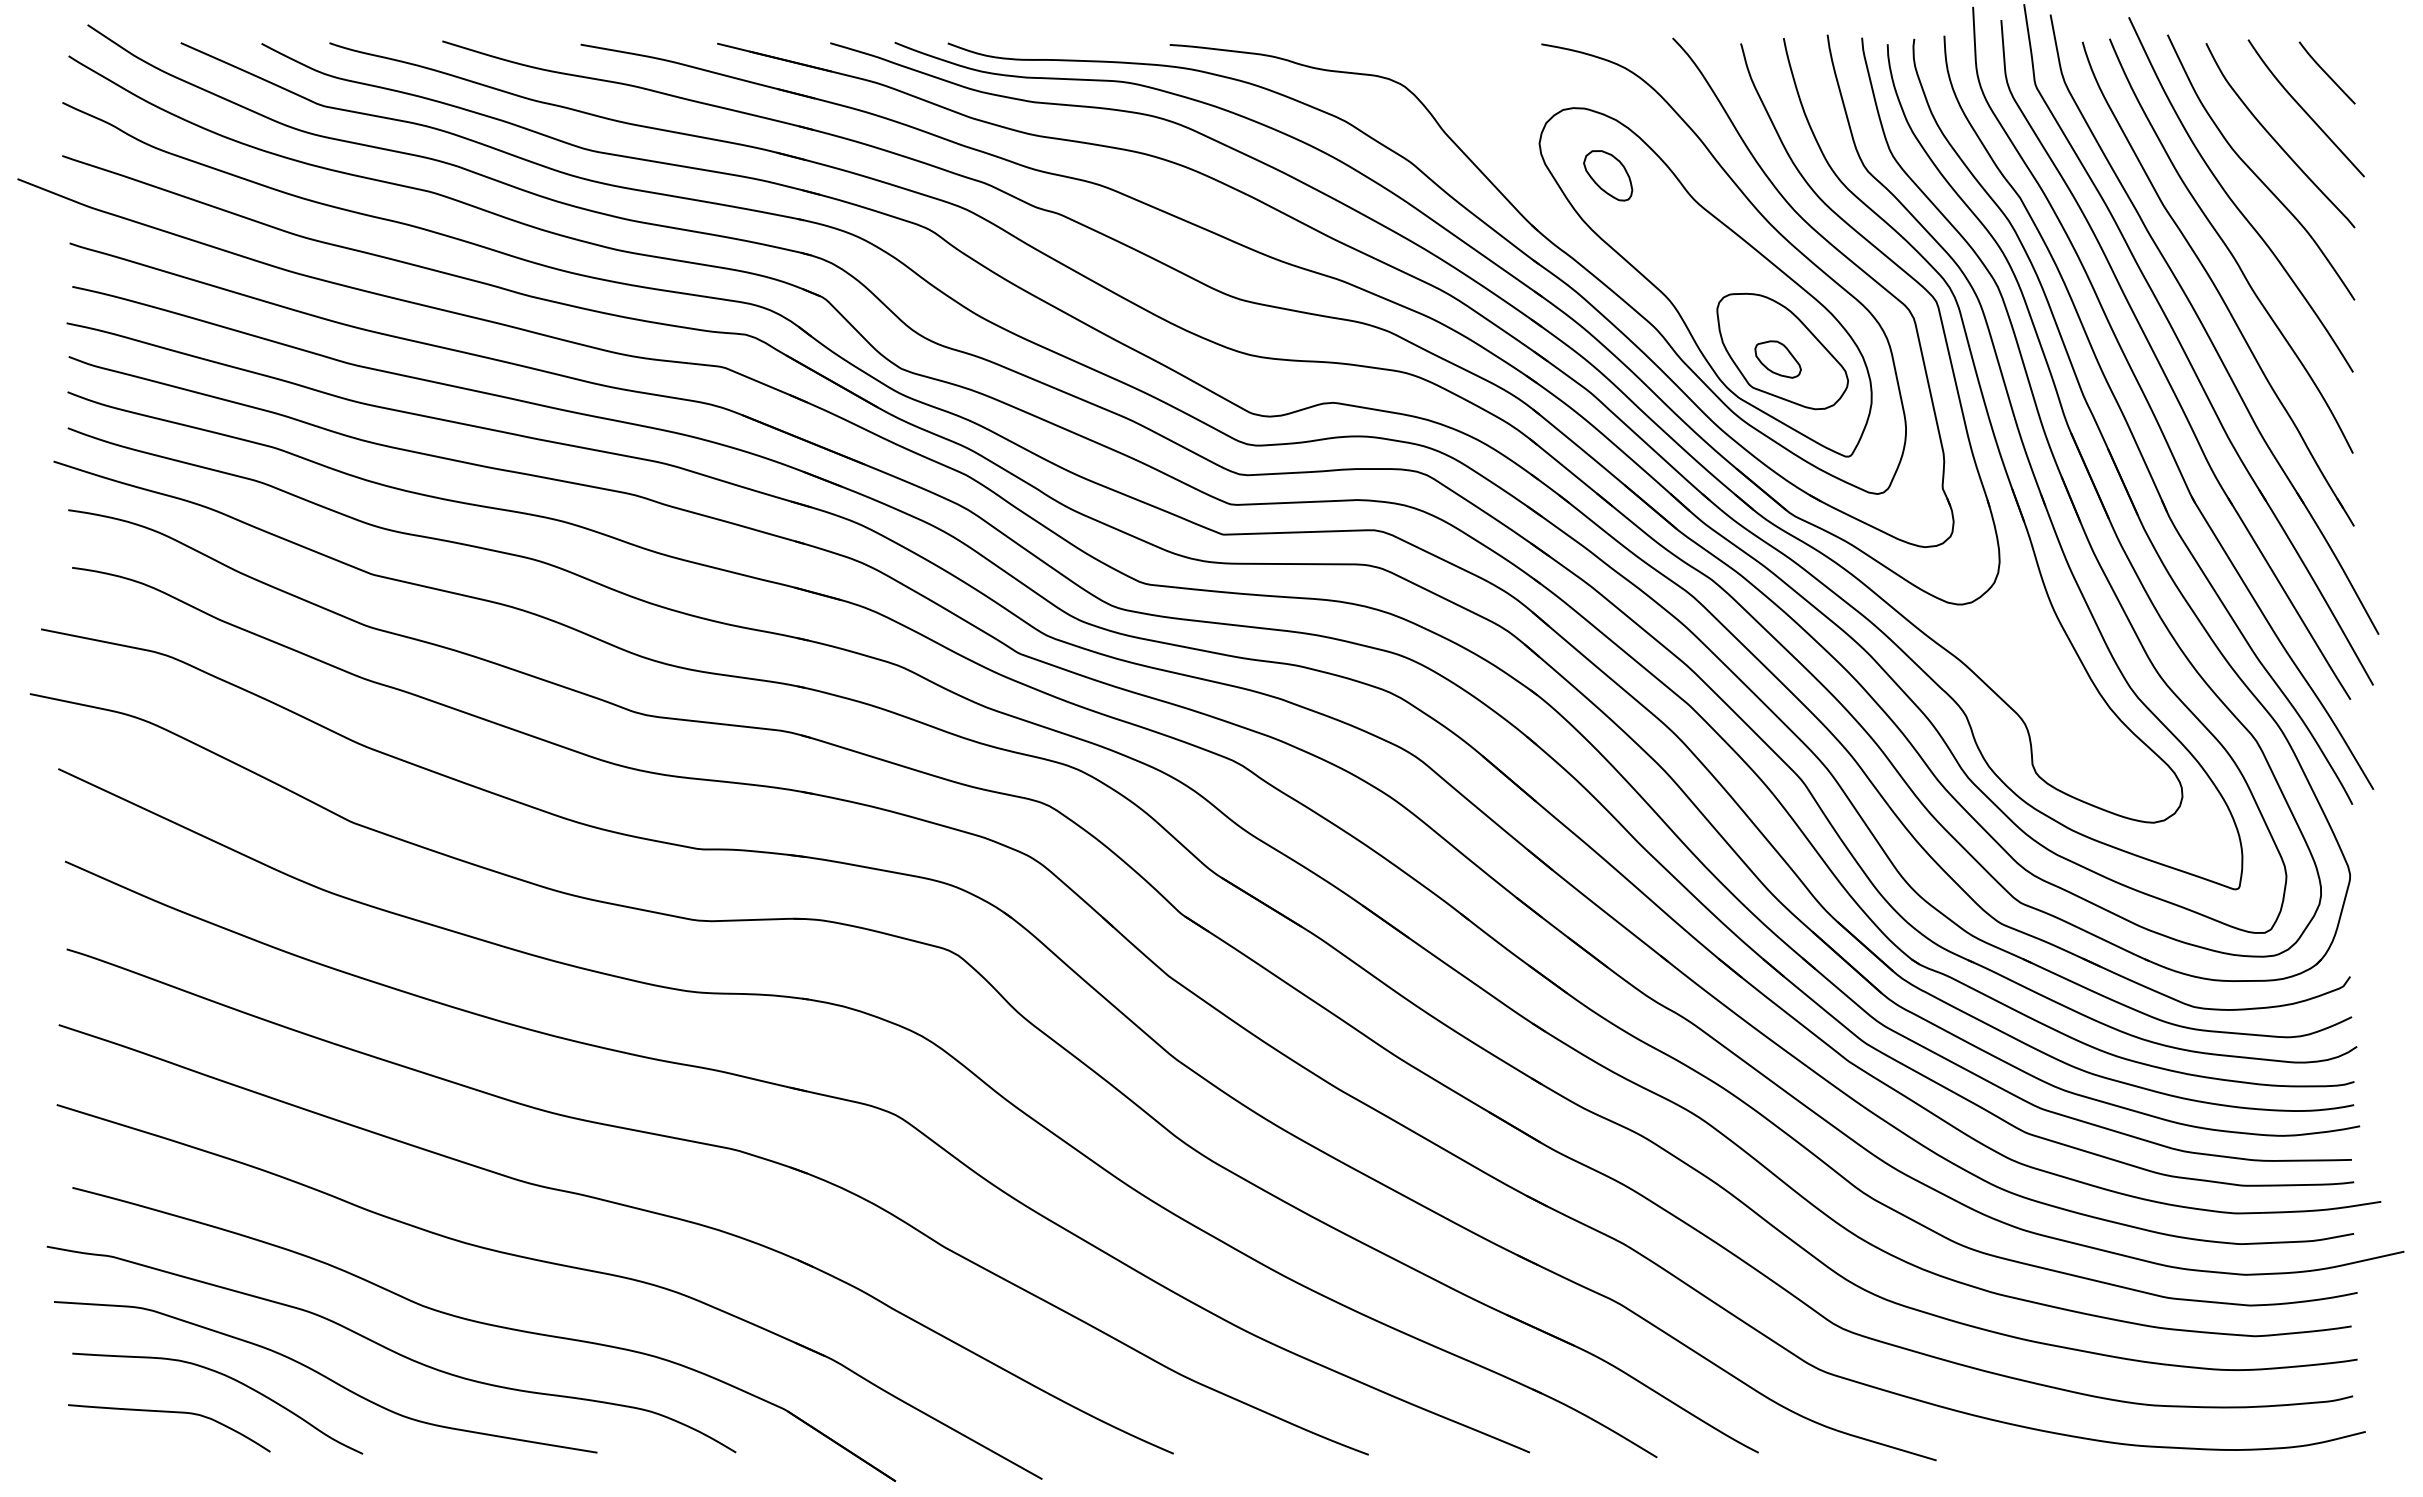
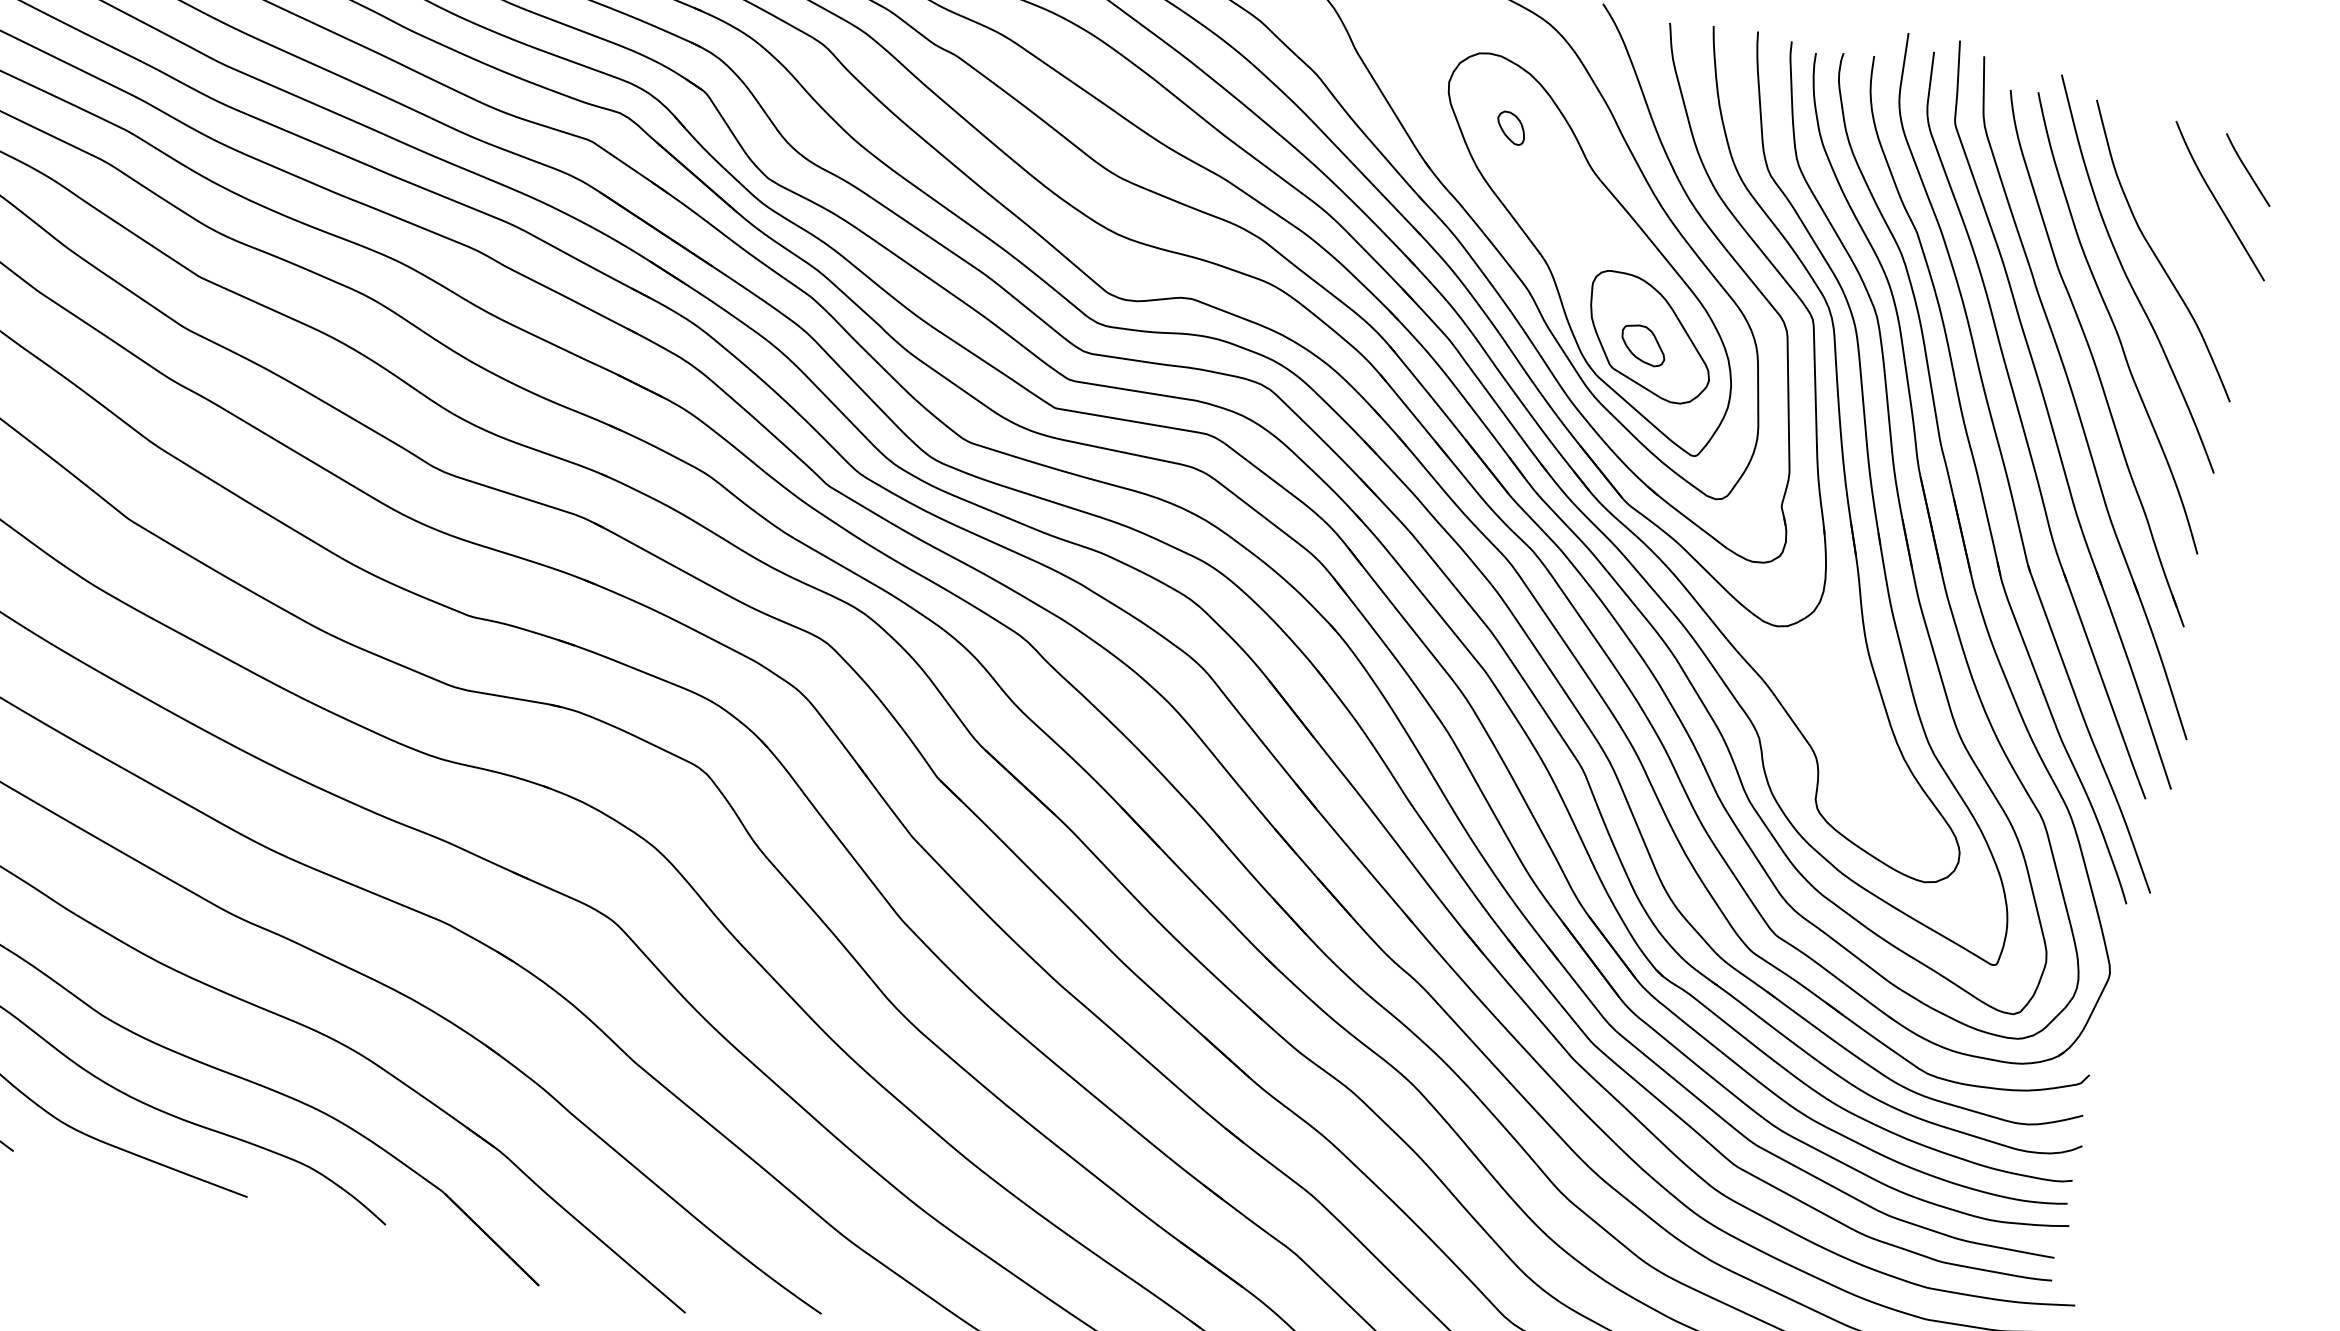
curve: (2275, 139) -> (2183, 225), removed
part: (1608, 175) -> (1511, 127), size x0.6

